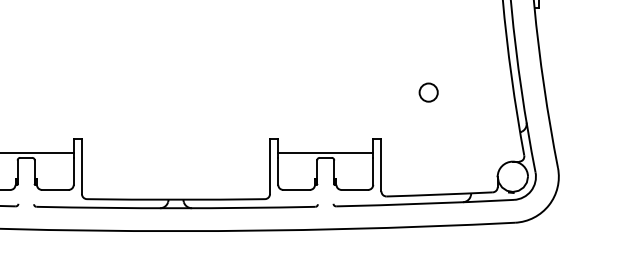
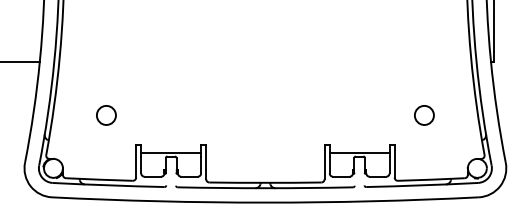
circle: (428, 92) -> (424, 115), size x1.67

